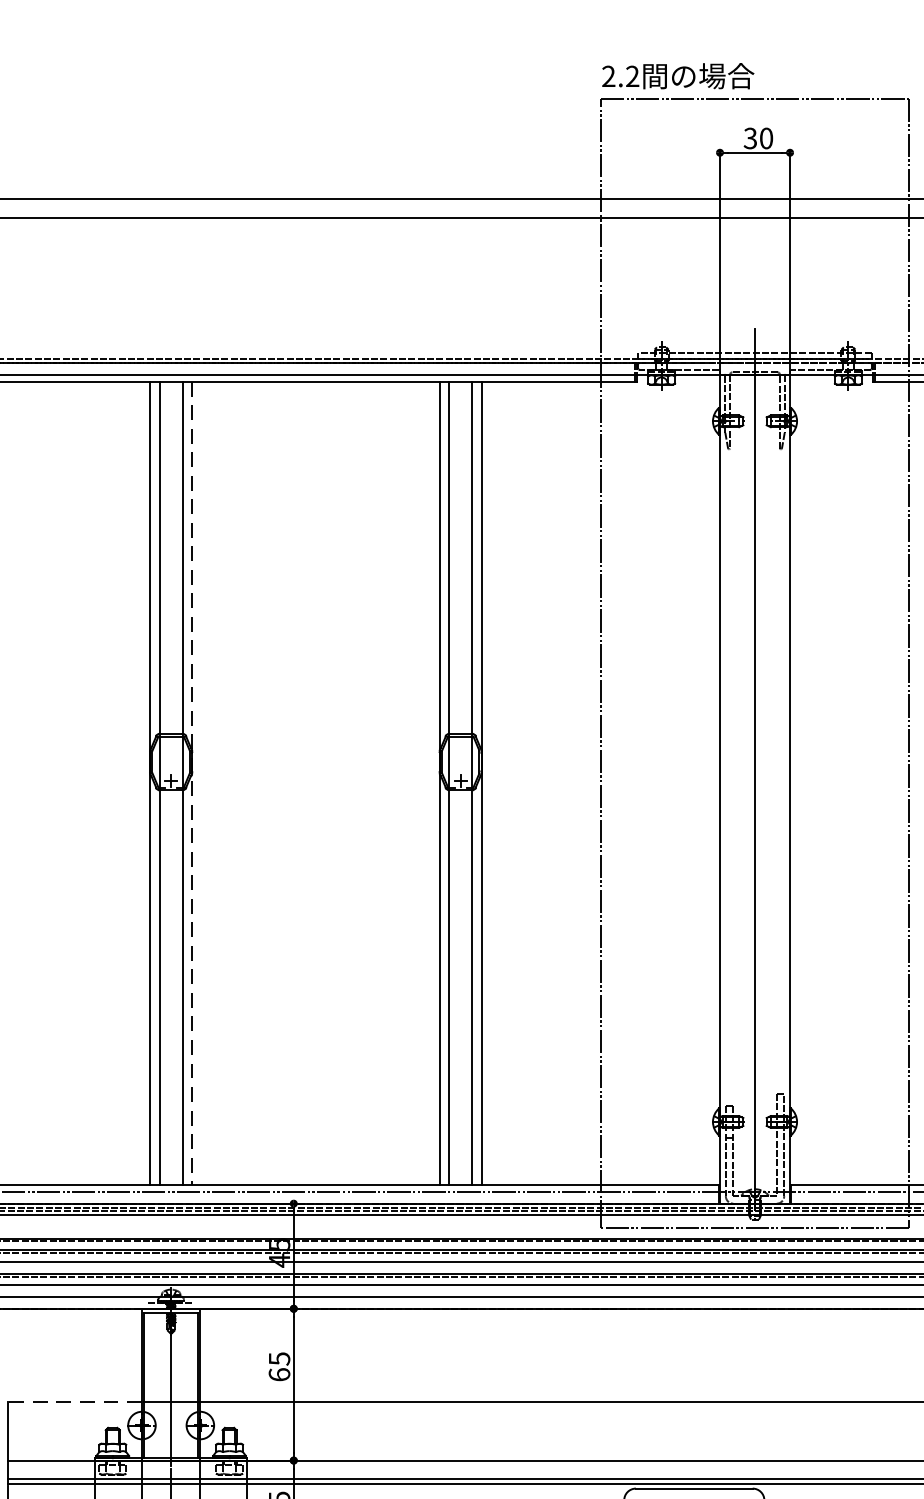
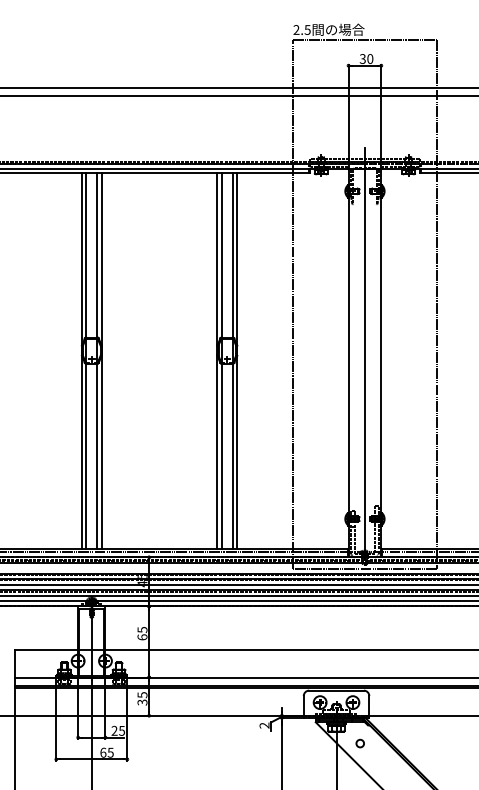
text: (632, 75) -> (307, 29), 2.2 -> 2.5
line: (191, 782) -> (101, 360), dashed -> solid
line: (74, 1402) -> (46, 650), dashed -> solid

